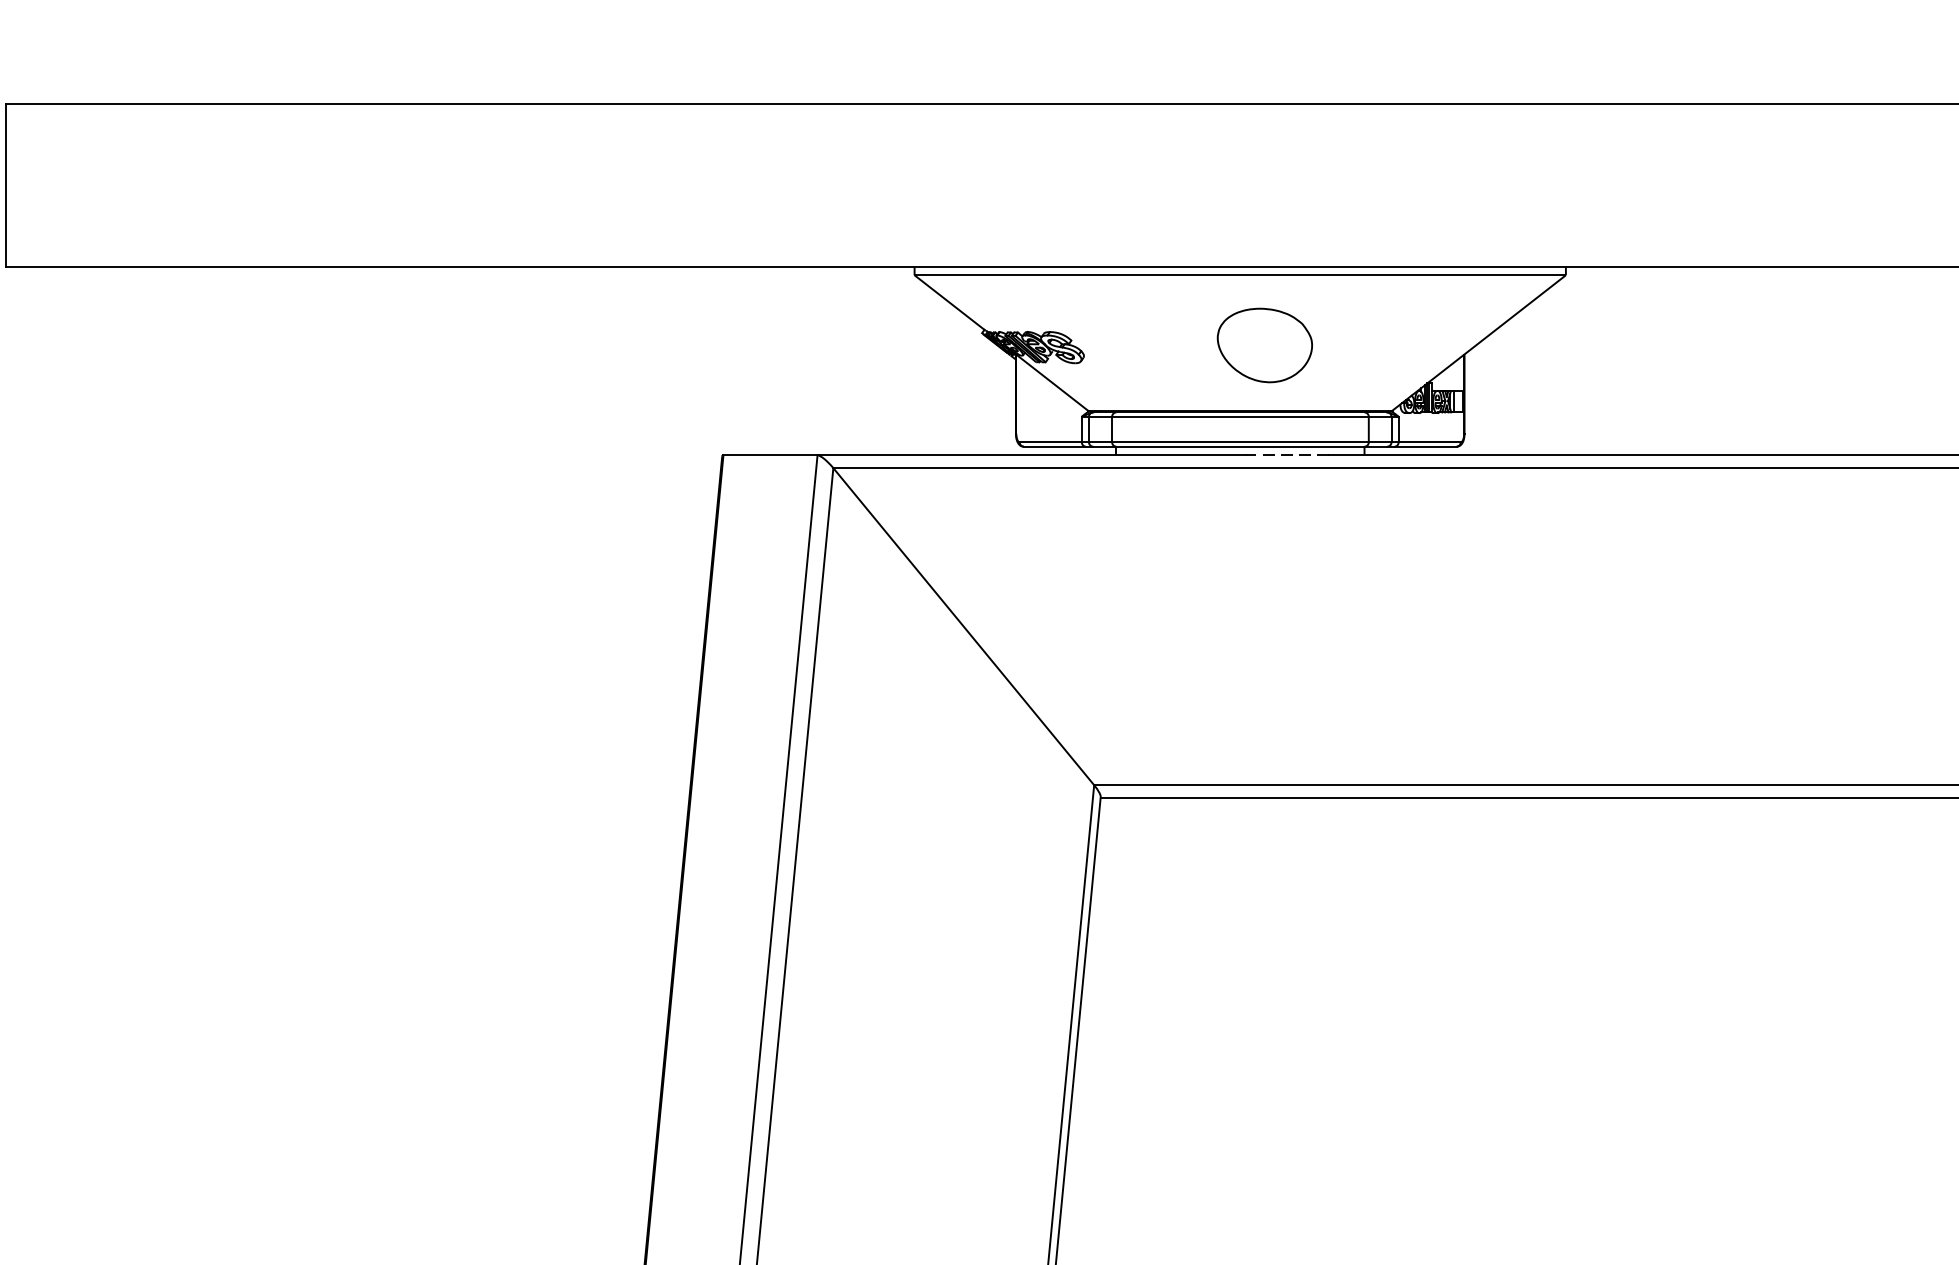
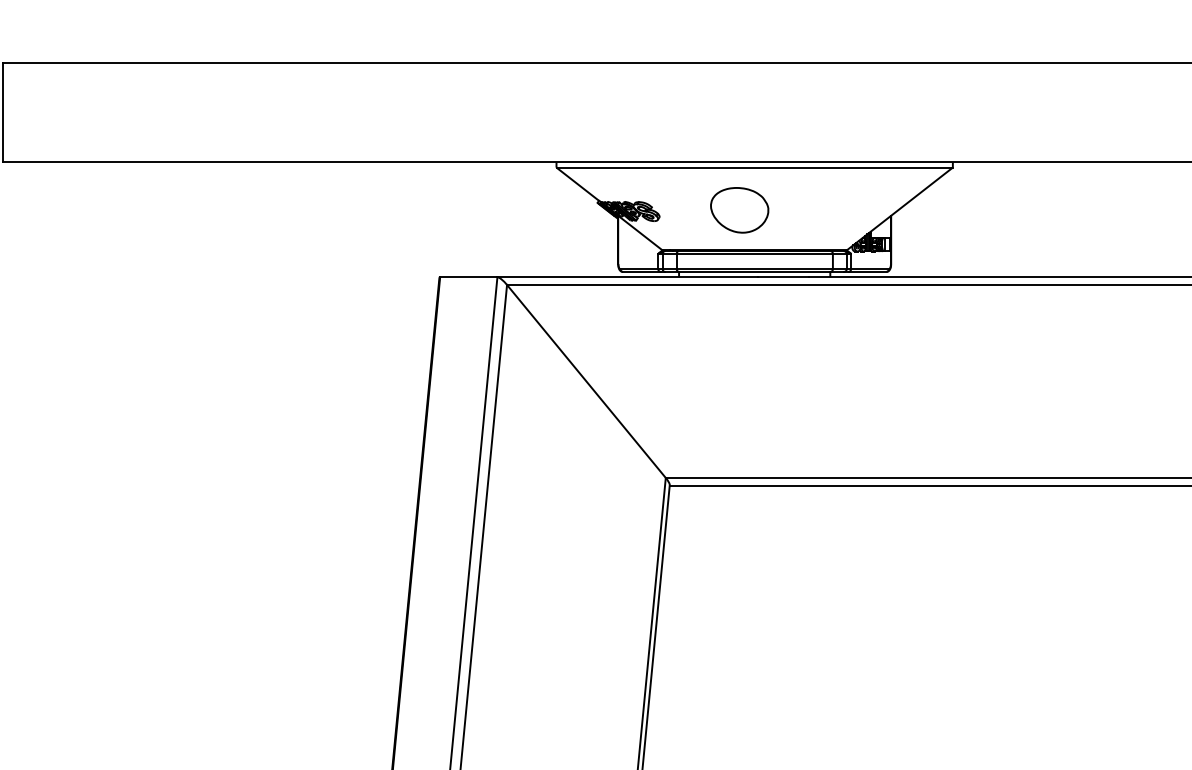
part: (1264, 345) -> (739, 210), moved
line: (1285, 455) -> (782, 277), dashed -> solid

